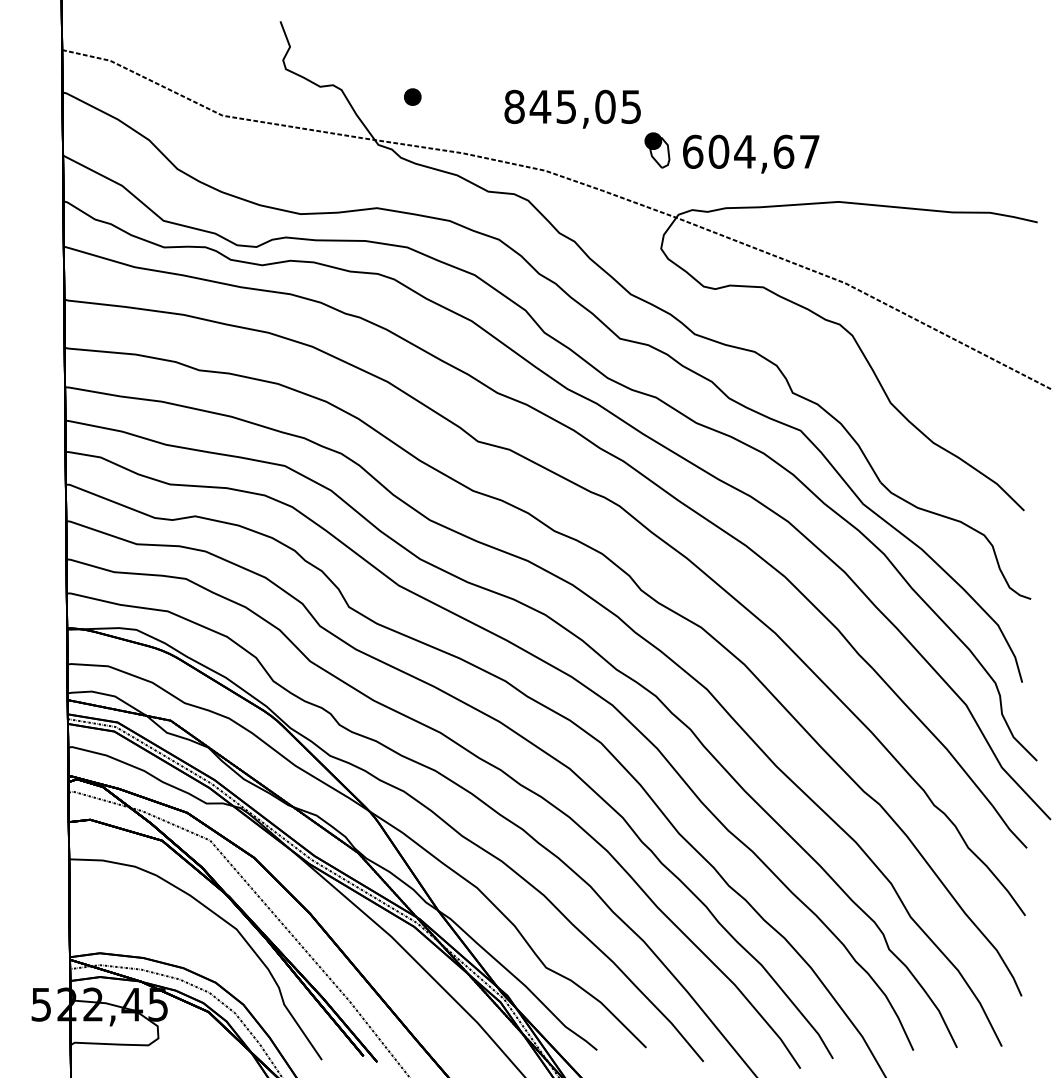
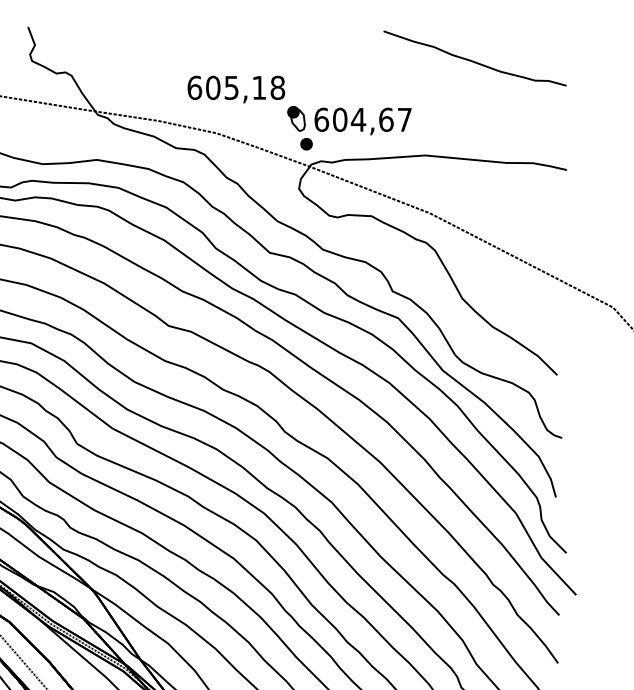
curve: (907, 69) -> (474, 61), added
part: (412, 96) -> (306, 143), moved
text: (572, 106) -> (235, 87), 845,05 -> 605,18

